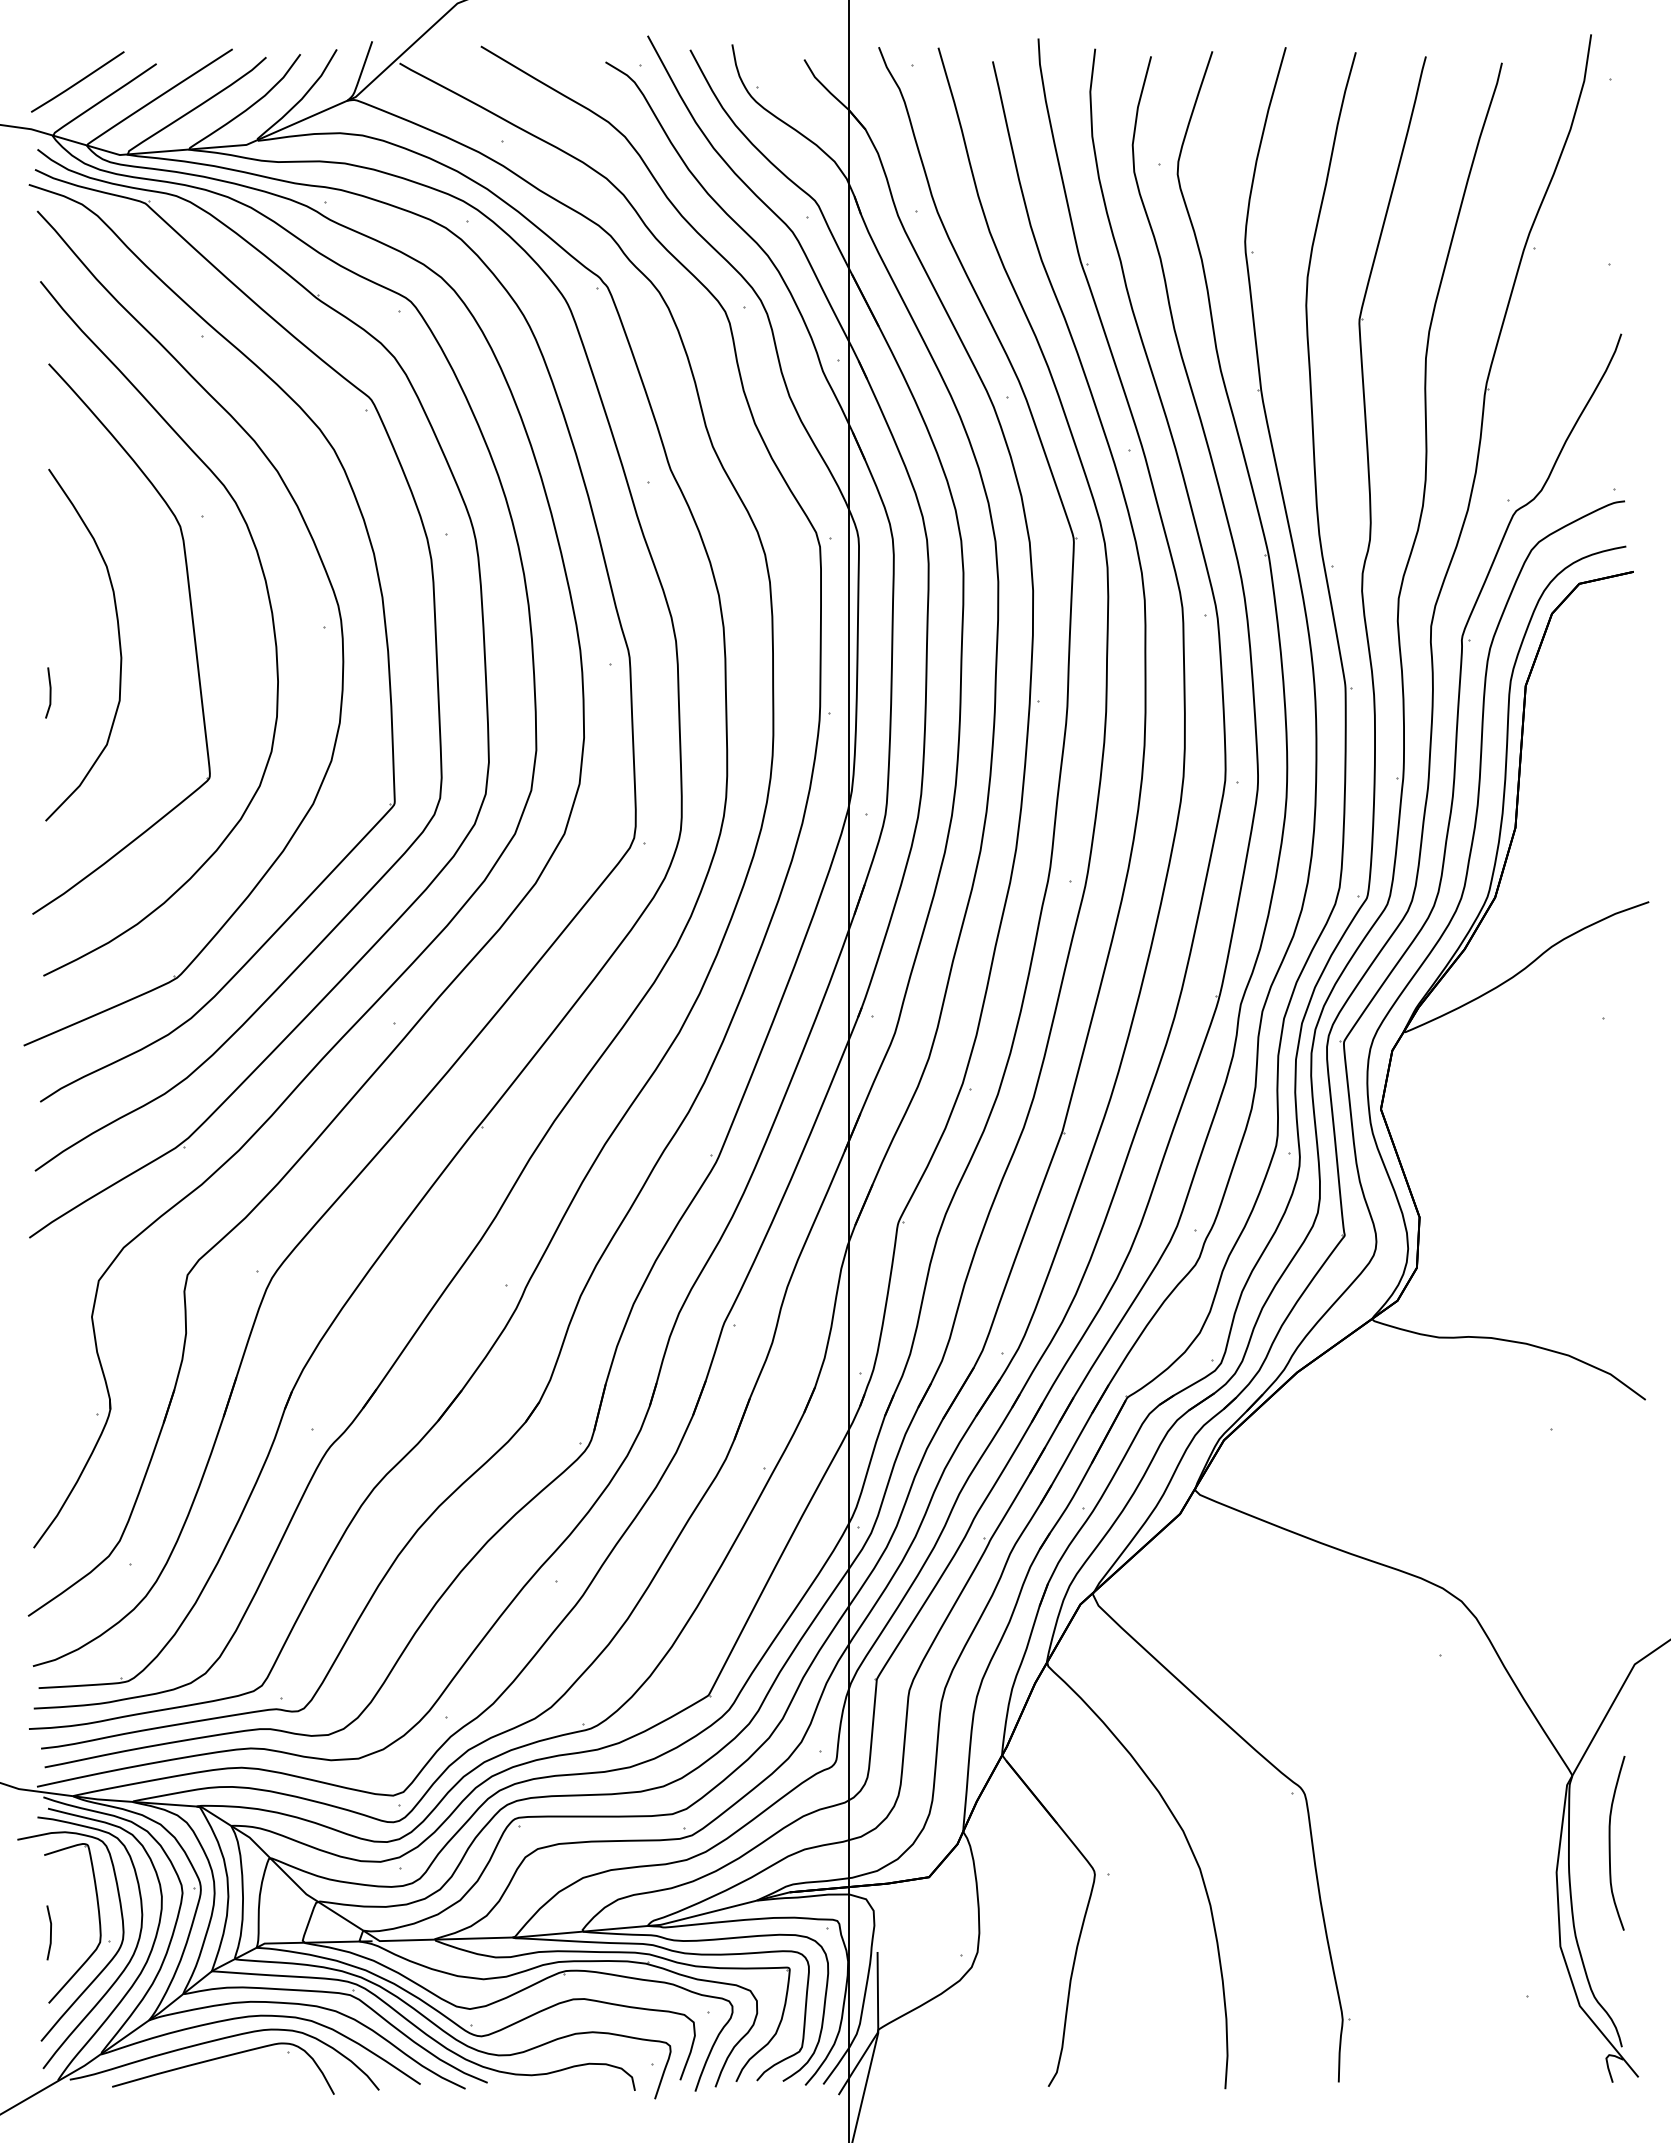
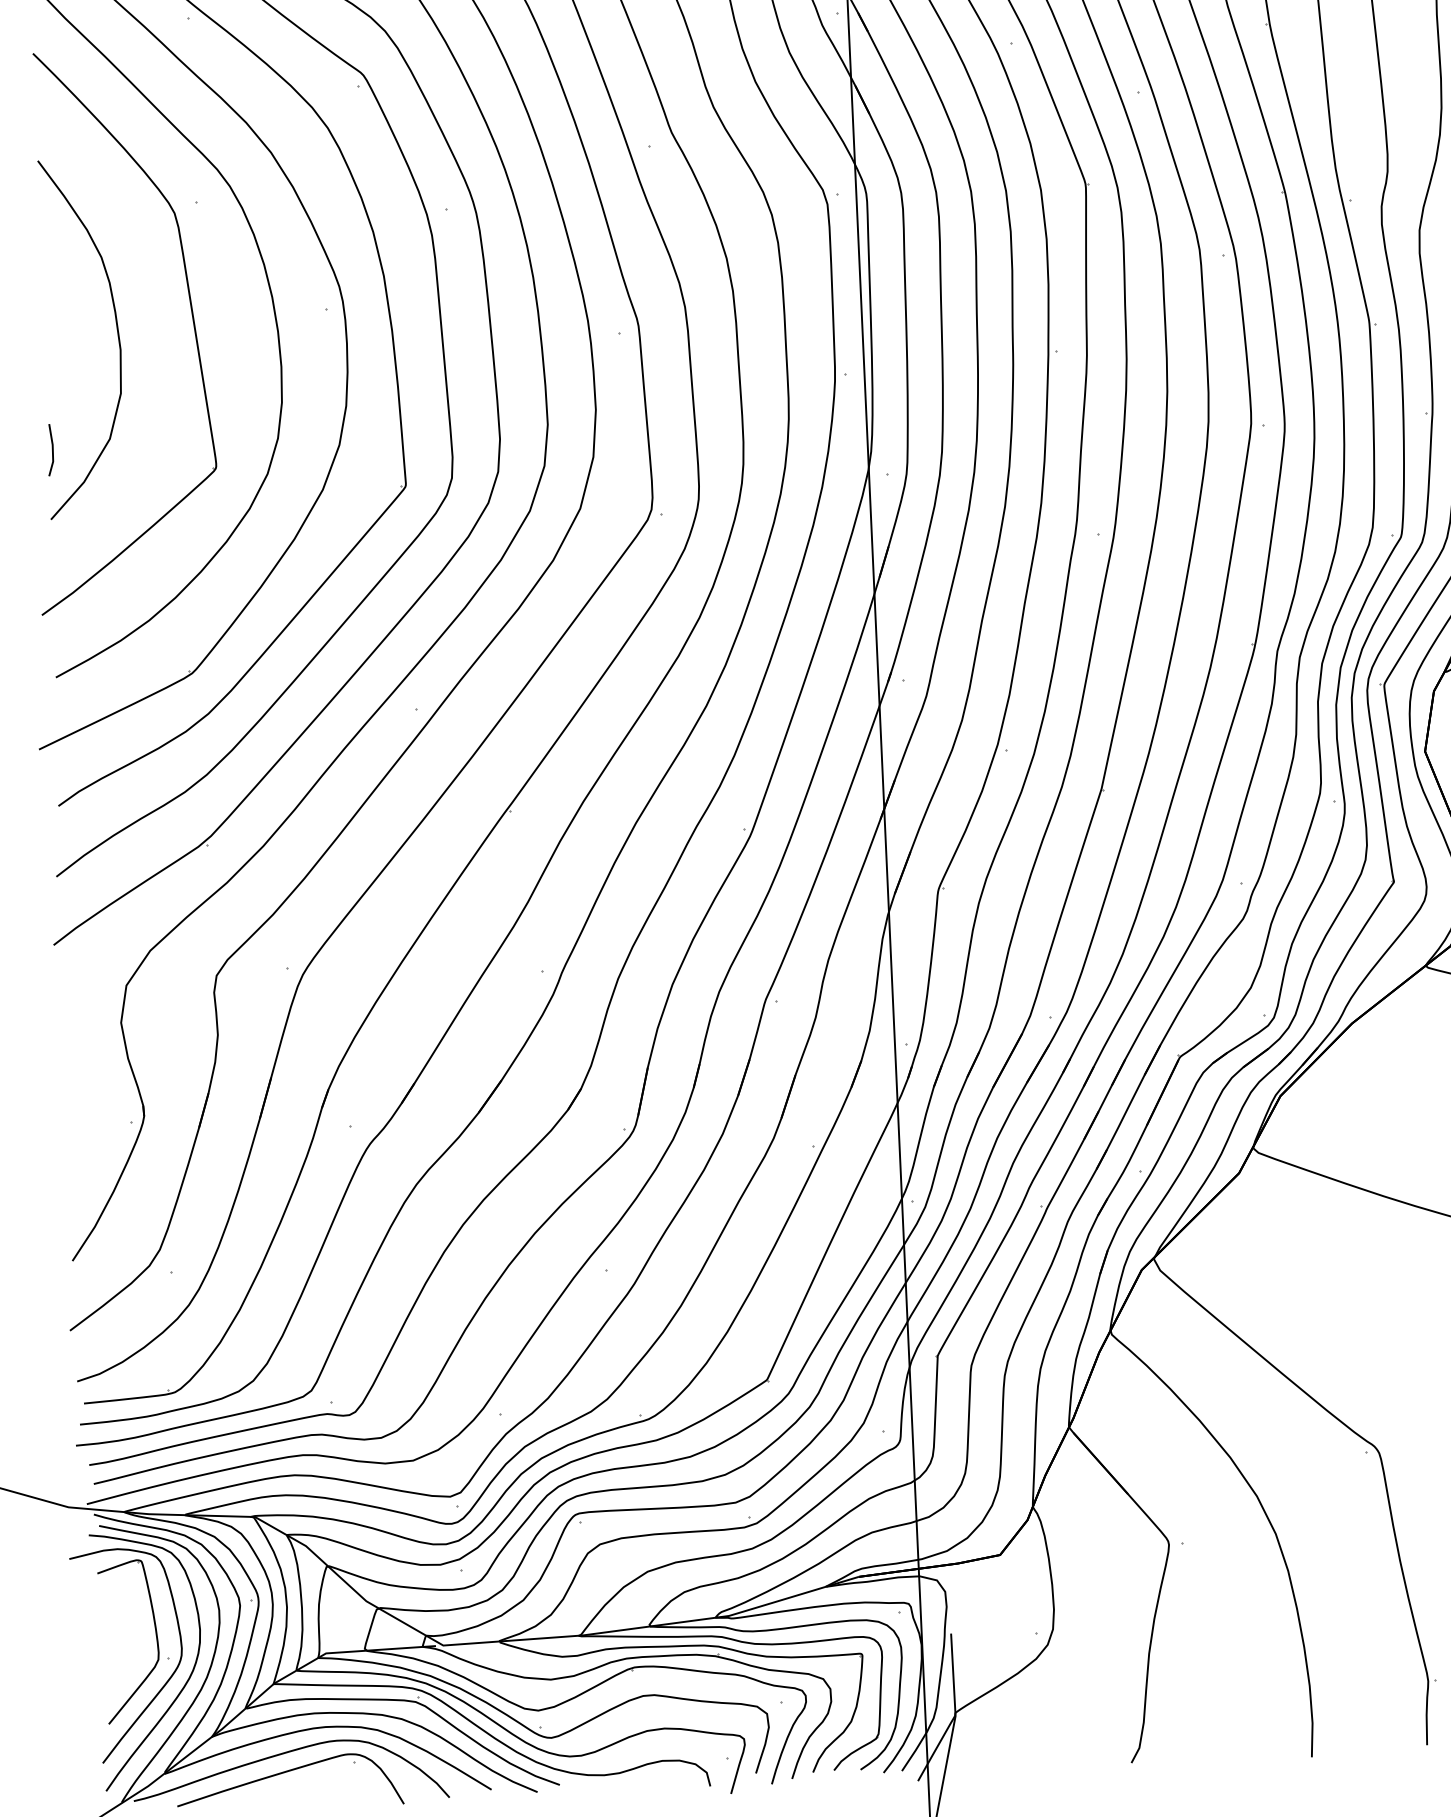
line: (49, 692) -> (51, 449), moved
line: (50, 1932) -> (107, 1652), removed

